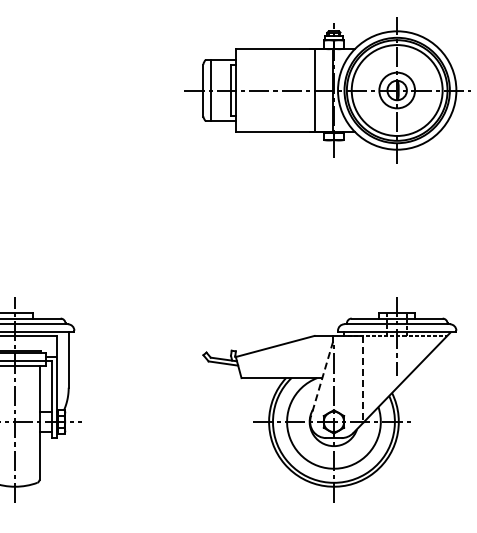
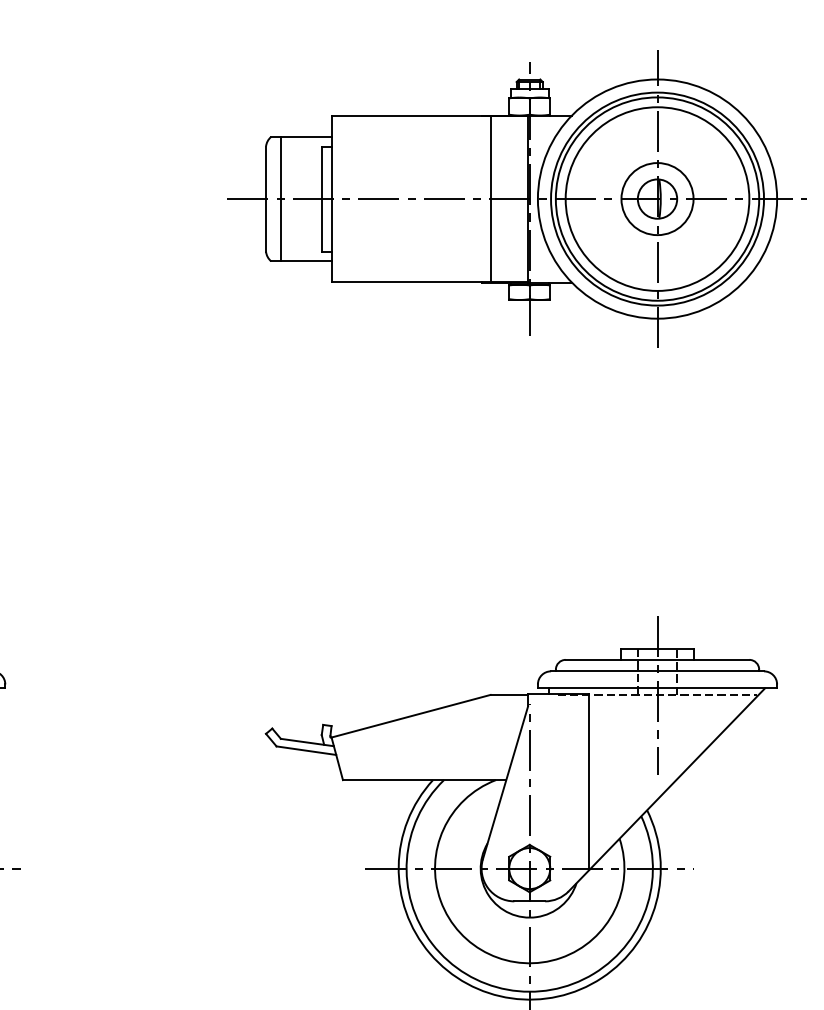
line: (321, 379) -> (504, 782), dashed -> solid
line: (363, 379) -> (589, 782), dashed -> solid

